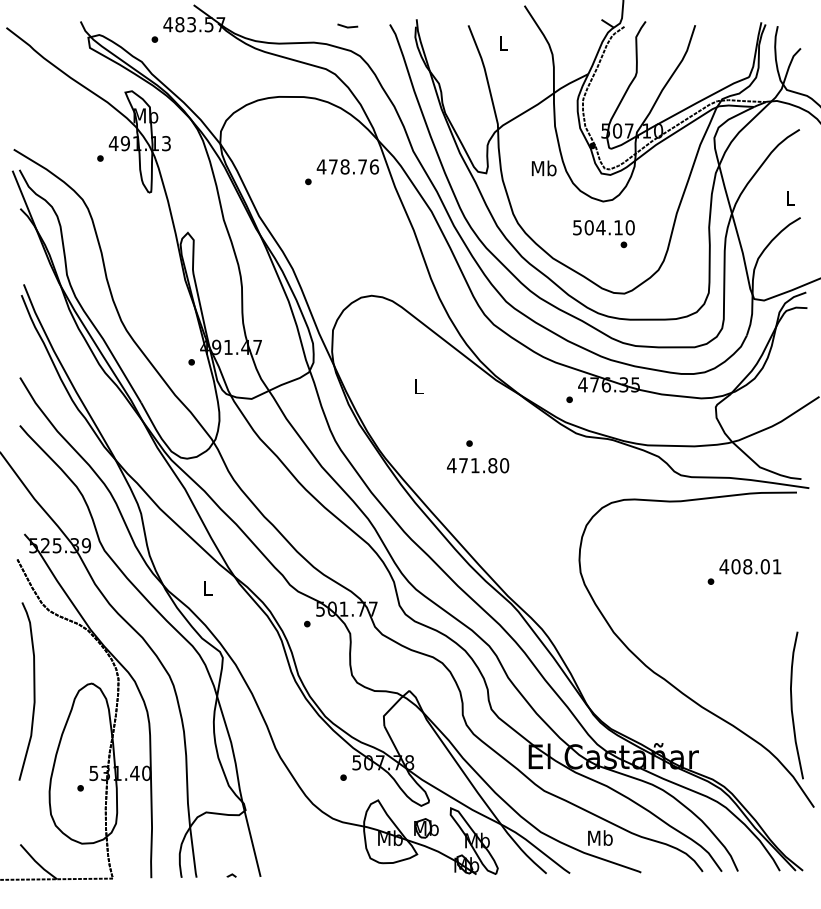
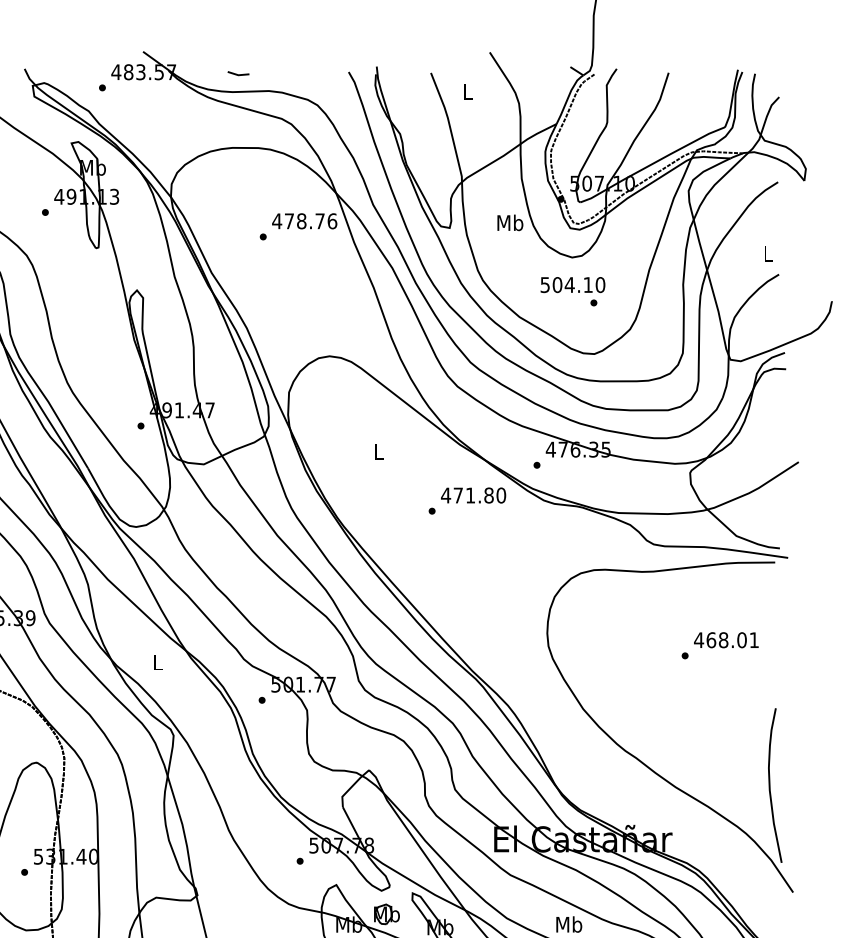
line: (347, 26) -> (238, 74), moved
text: (478, 465) -> (473, 495), moved
text: (735, 566) -> (710, 639), 408.01 -> 468.01

